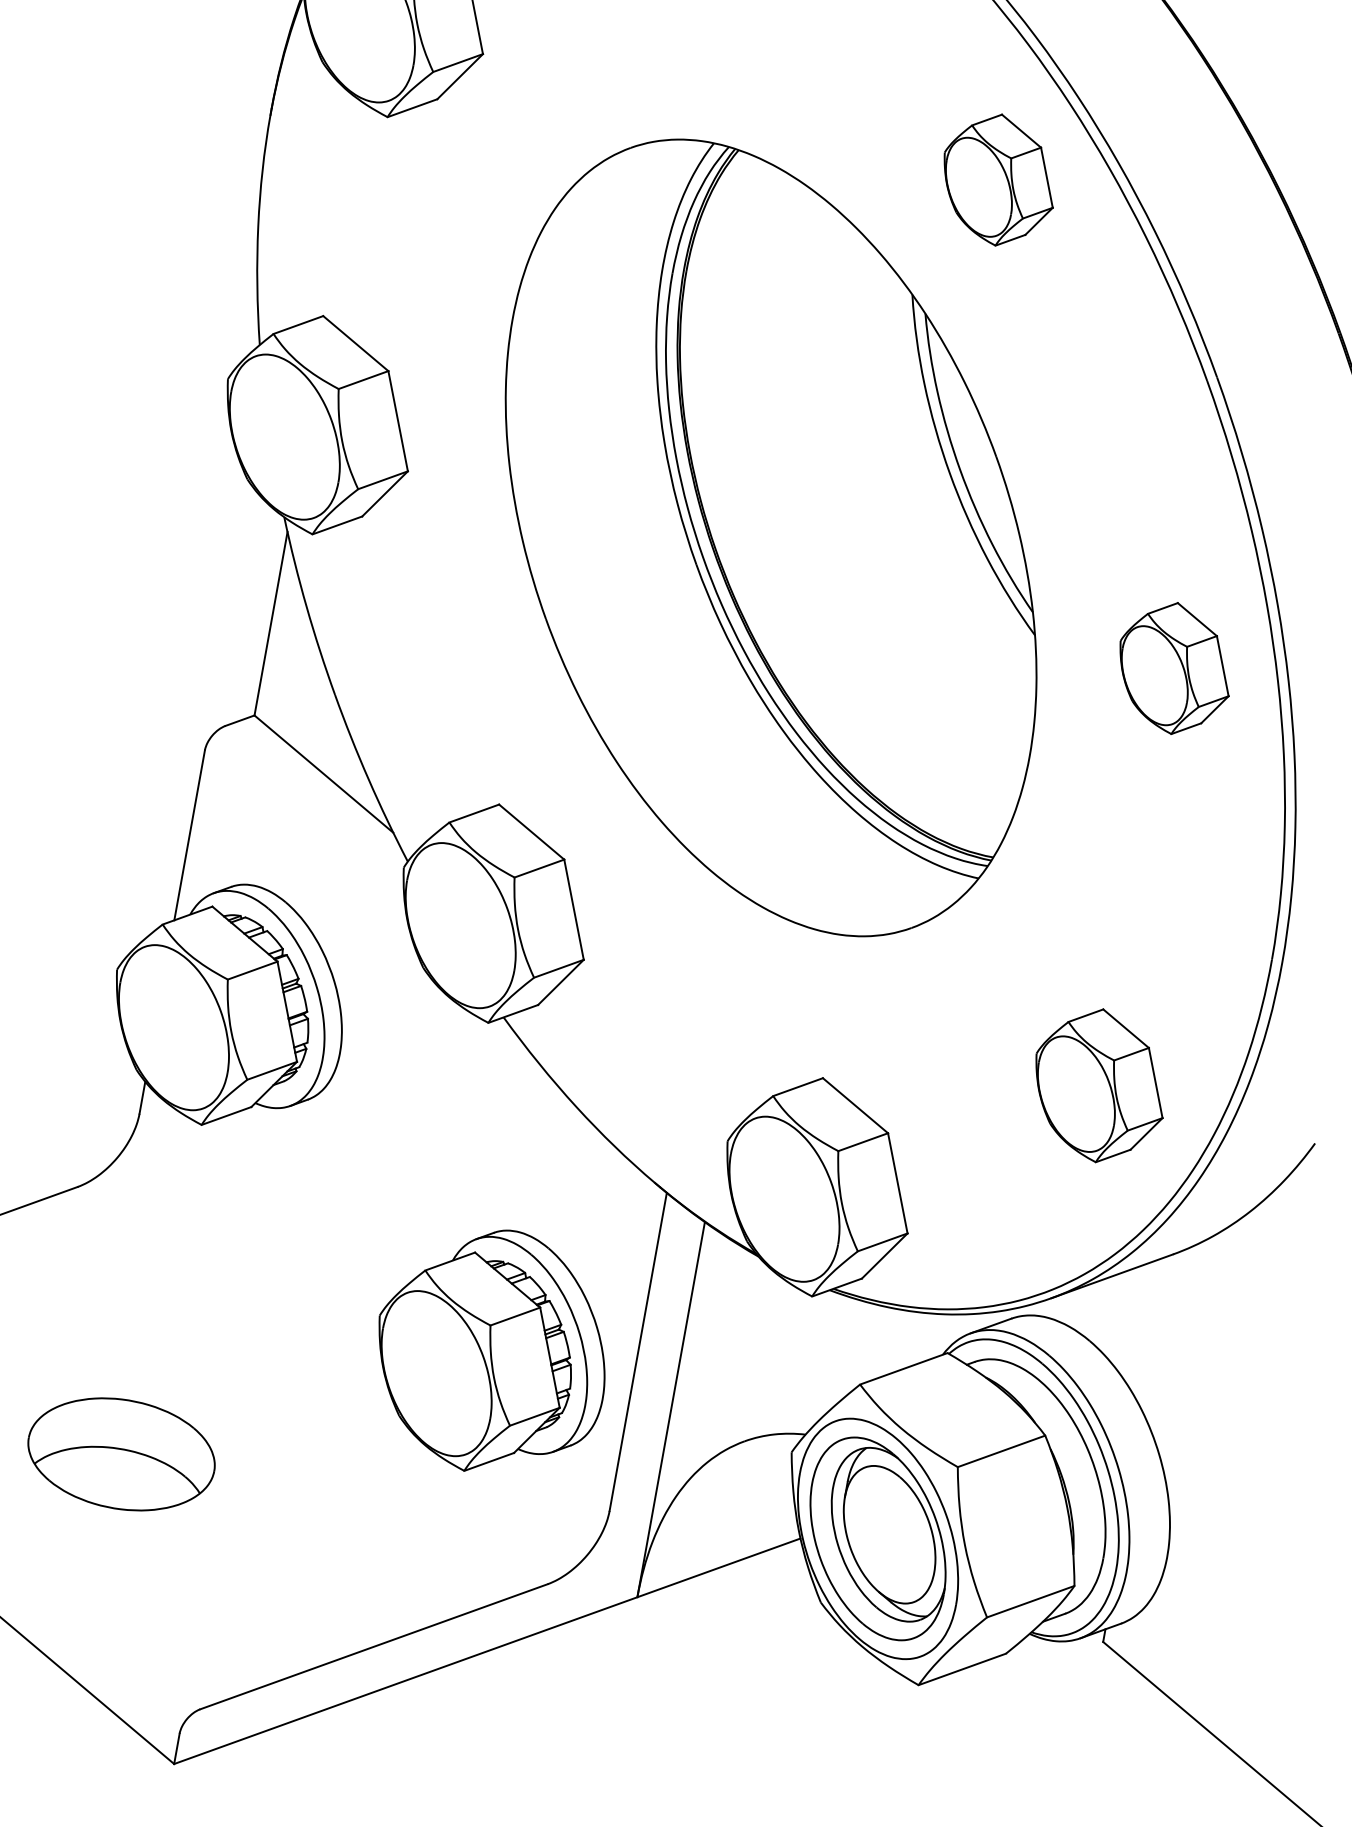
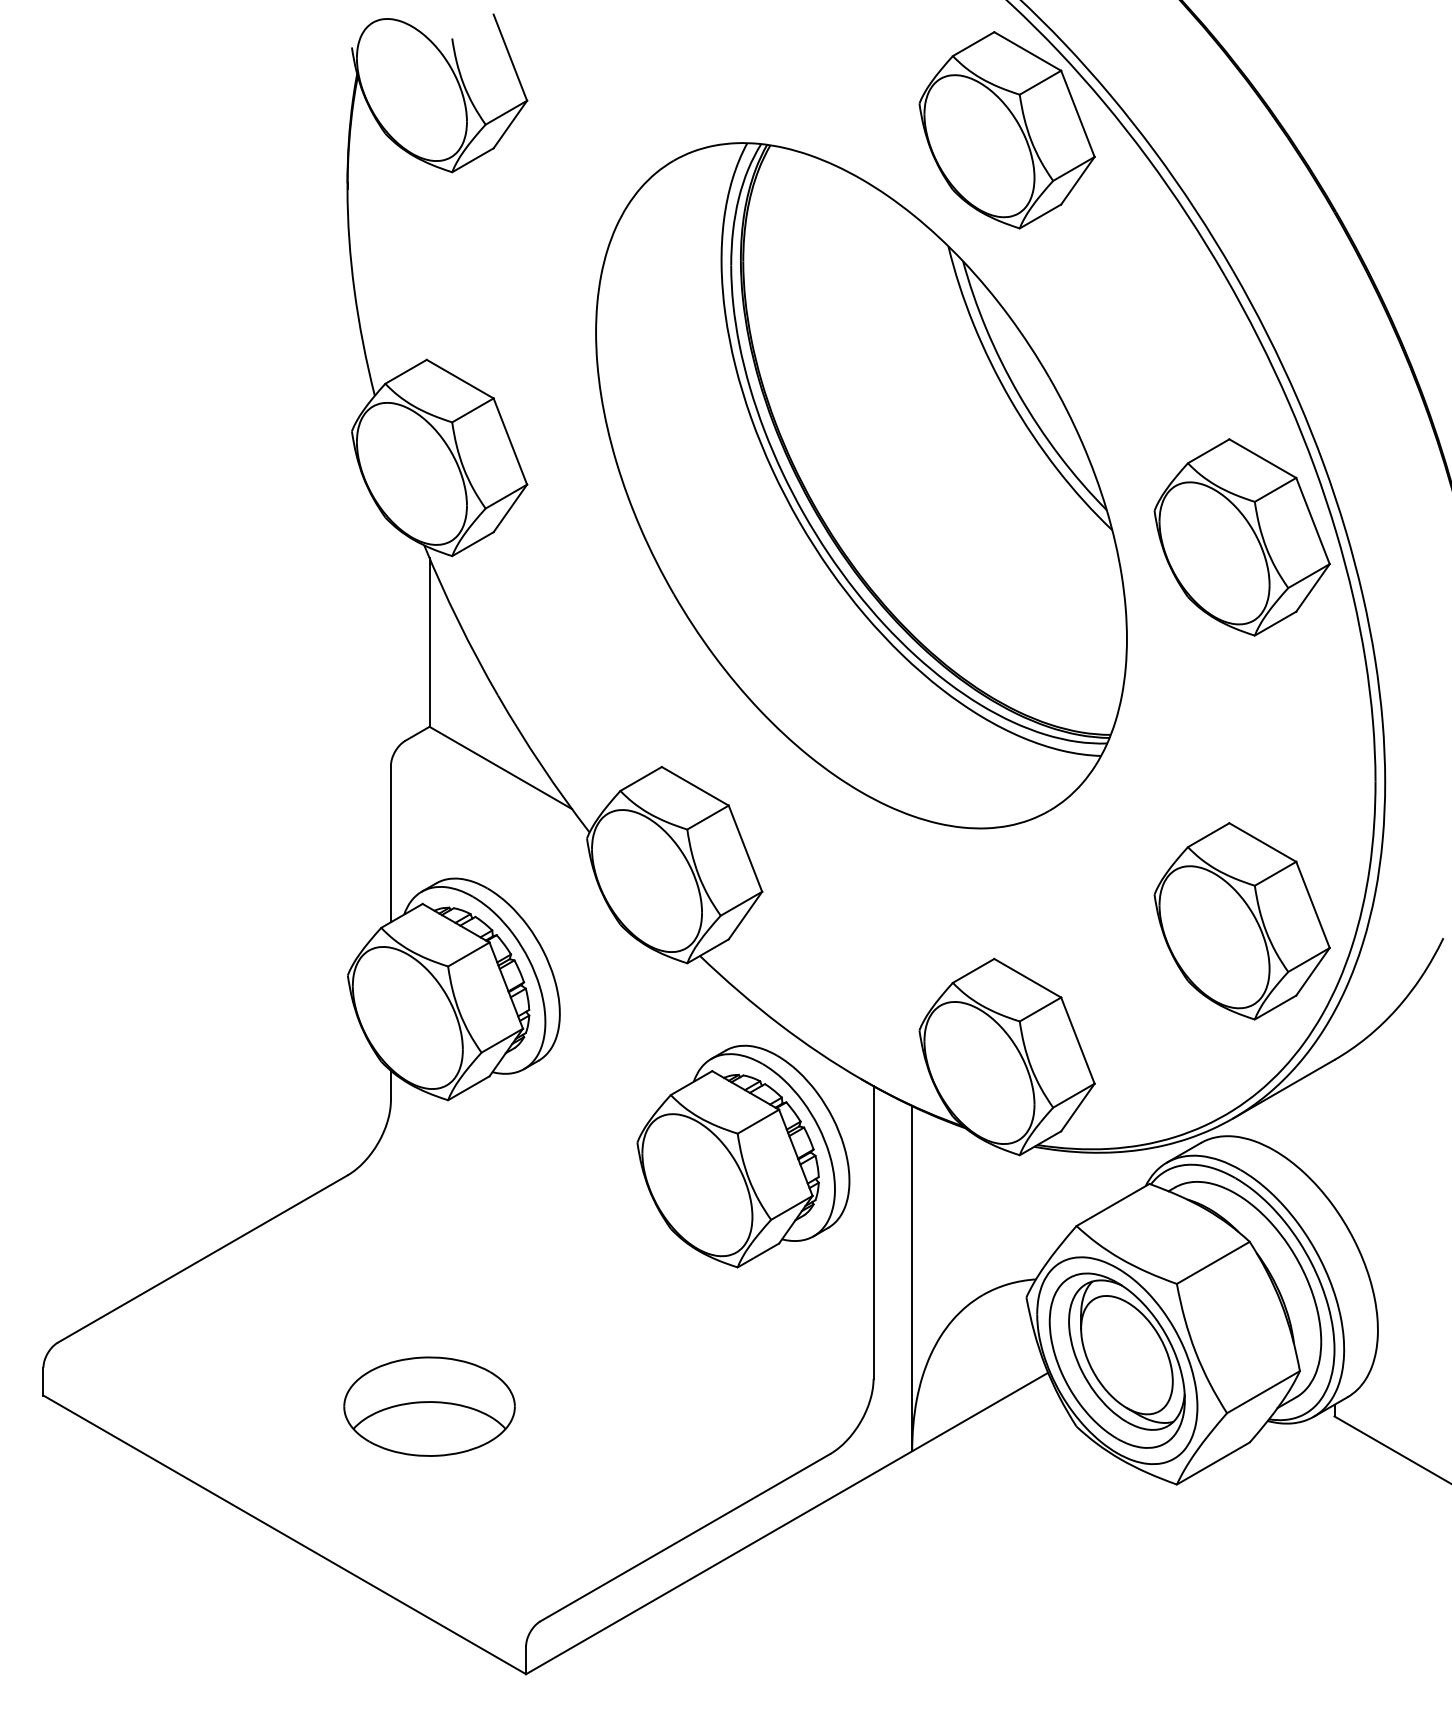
part: (998, 180) -> (1006, 130), size x1.67
part: (1174, 668) -> (1241, 537), size x1.67
part: (1098, 1085) -> (1241, 921), size x1.43
part: (492, 1351) -> (743, 1156), moved

